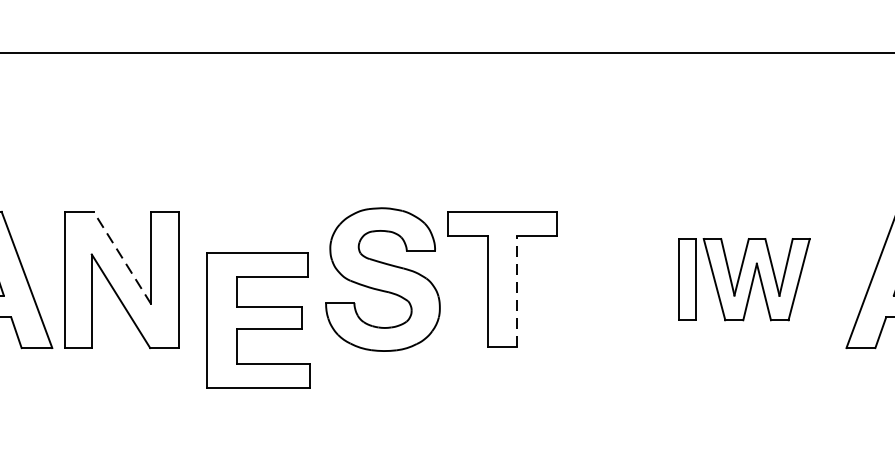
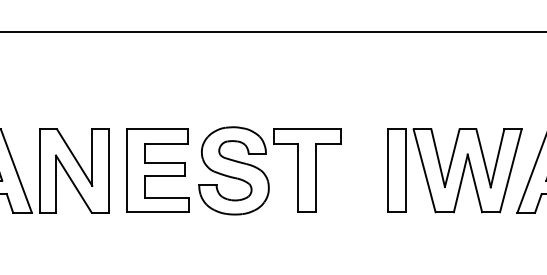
line: (122, 257) -> (74, 157), dashed -> solid
part: (743, 278) -> (454, 170), size x1.67
line: (516, 290) -> (315, 177), dashed -> solid
part: (257, 319) -> (157, 170), moved

